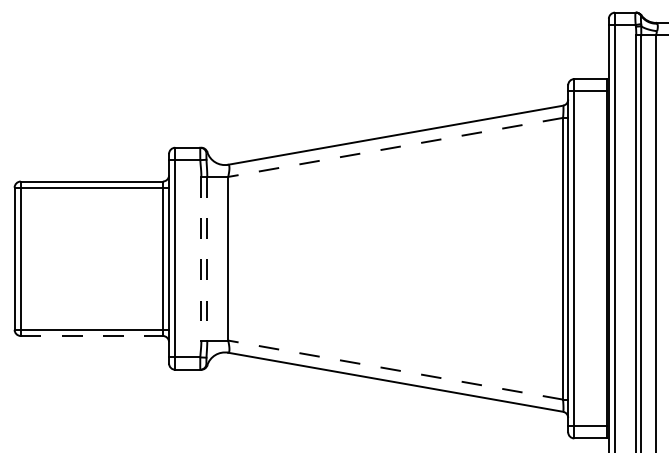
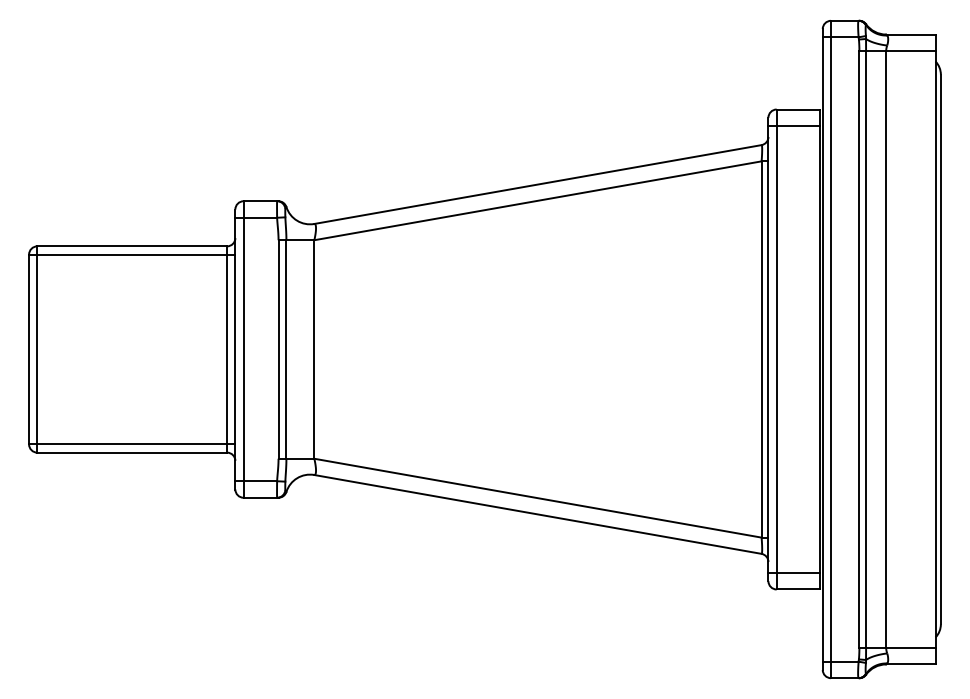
line: (395, 147) -> (537, 200), dashed -> solid
line: (201, 258) -> (278, 349), dashed -> solid
line: (207, 258) -> (286, 349), dashed -> solid
line: (92, 335) -> (132, 452), dashed -> solid
line: (395, 370) -> (537, 498), dashed -> solid

